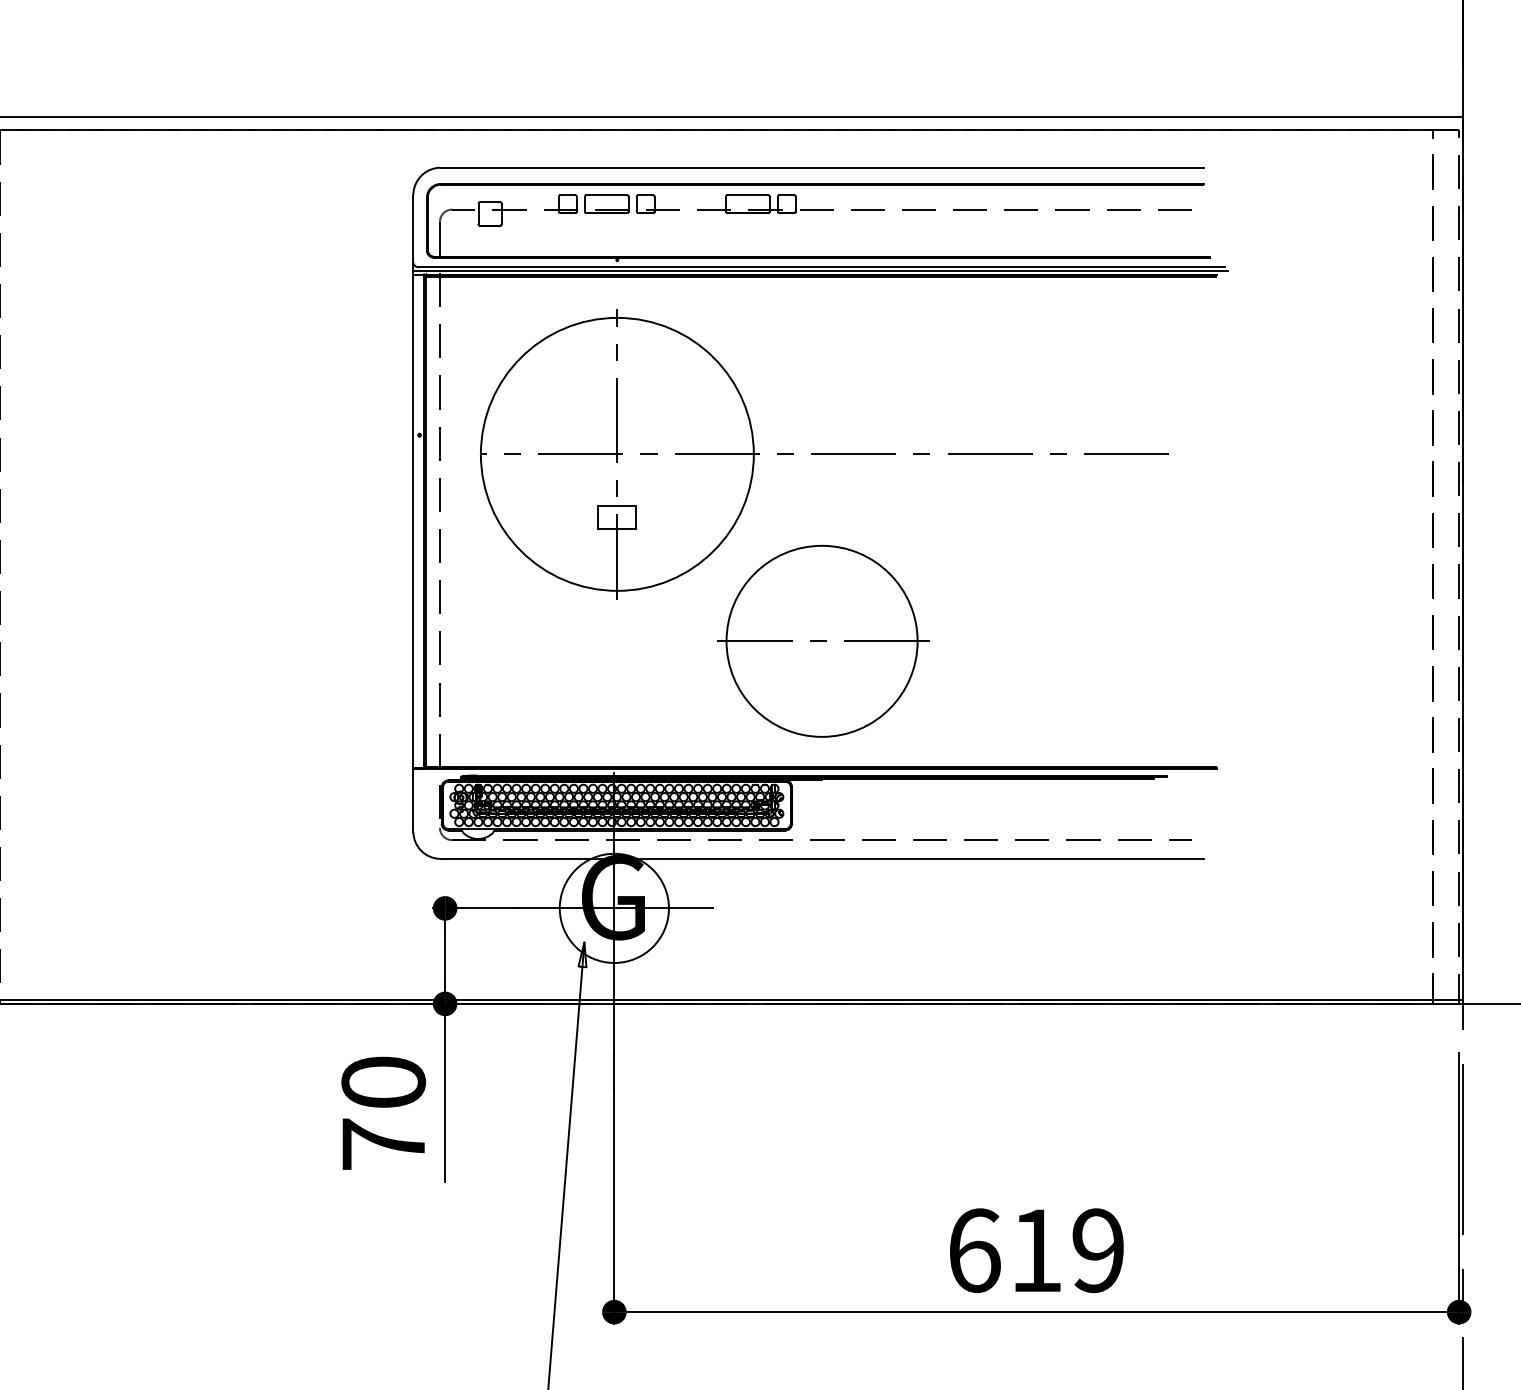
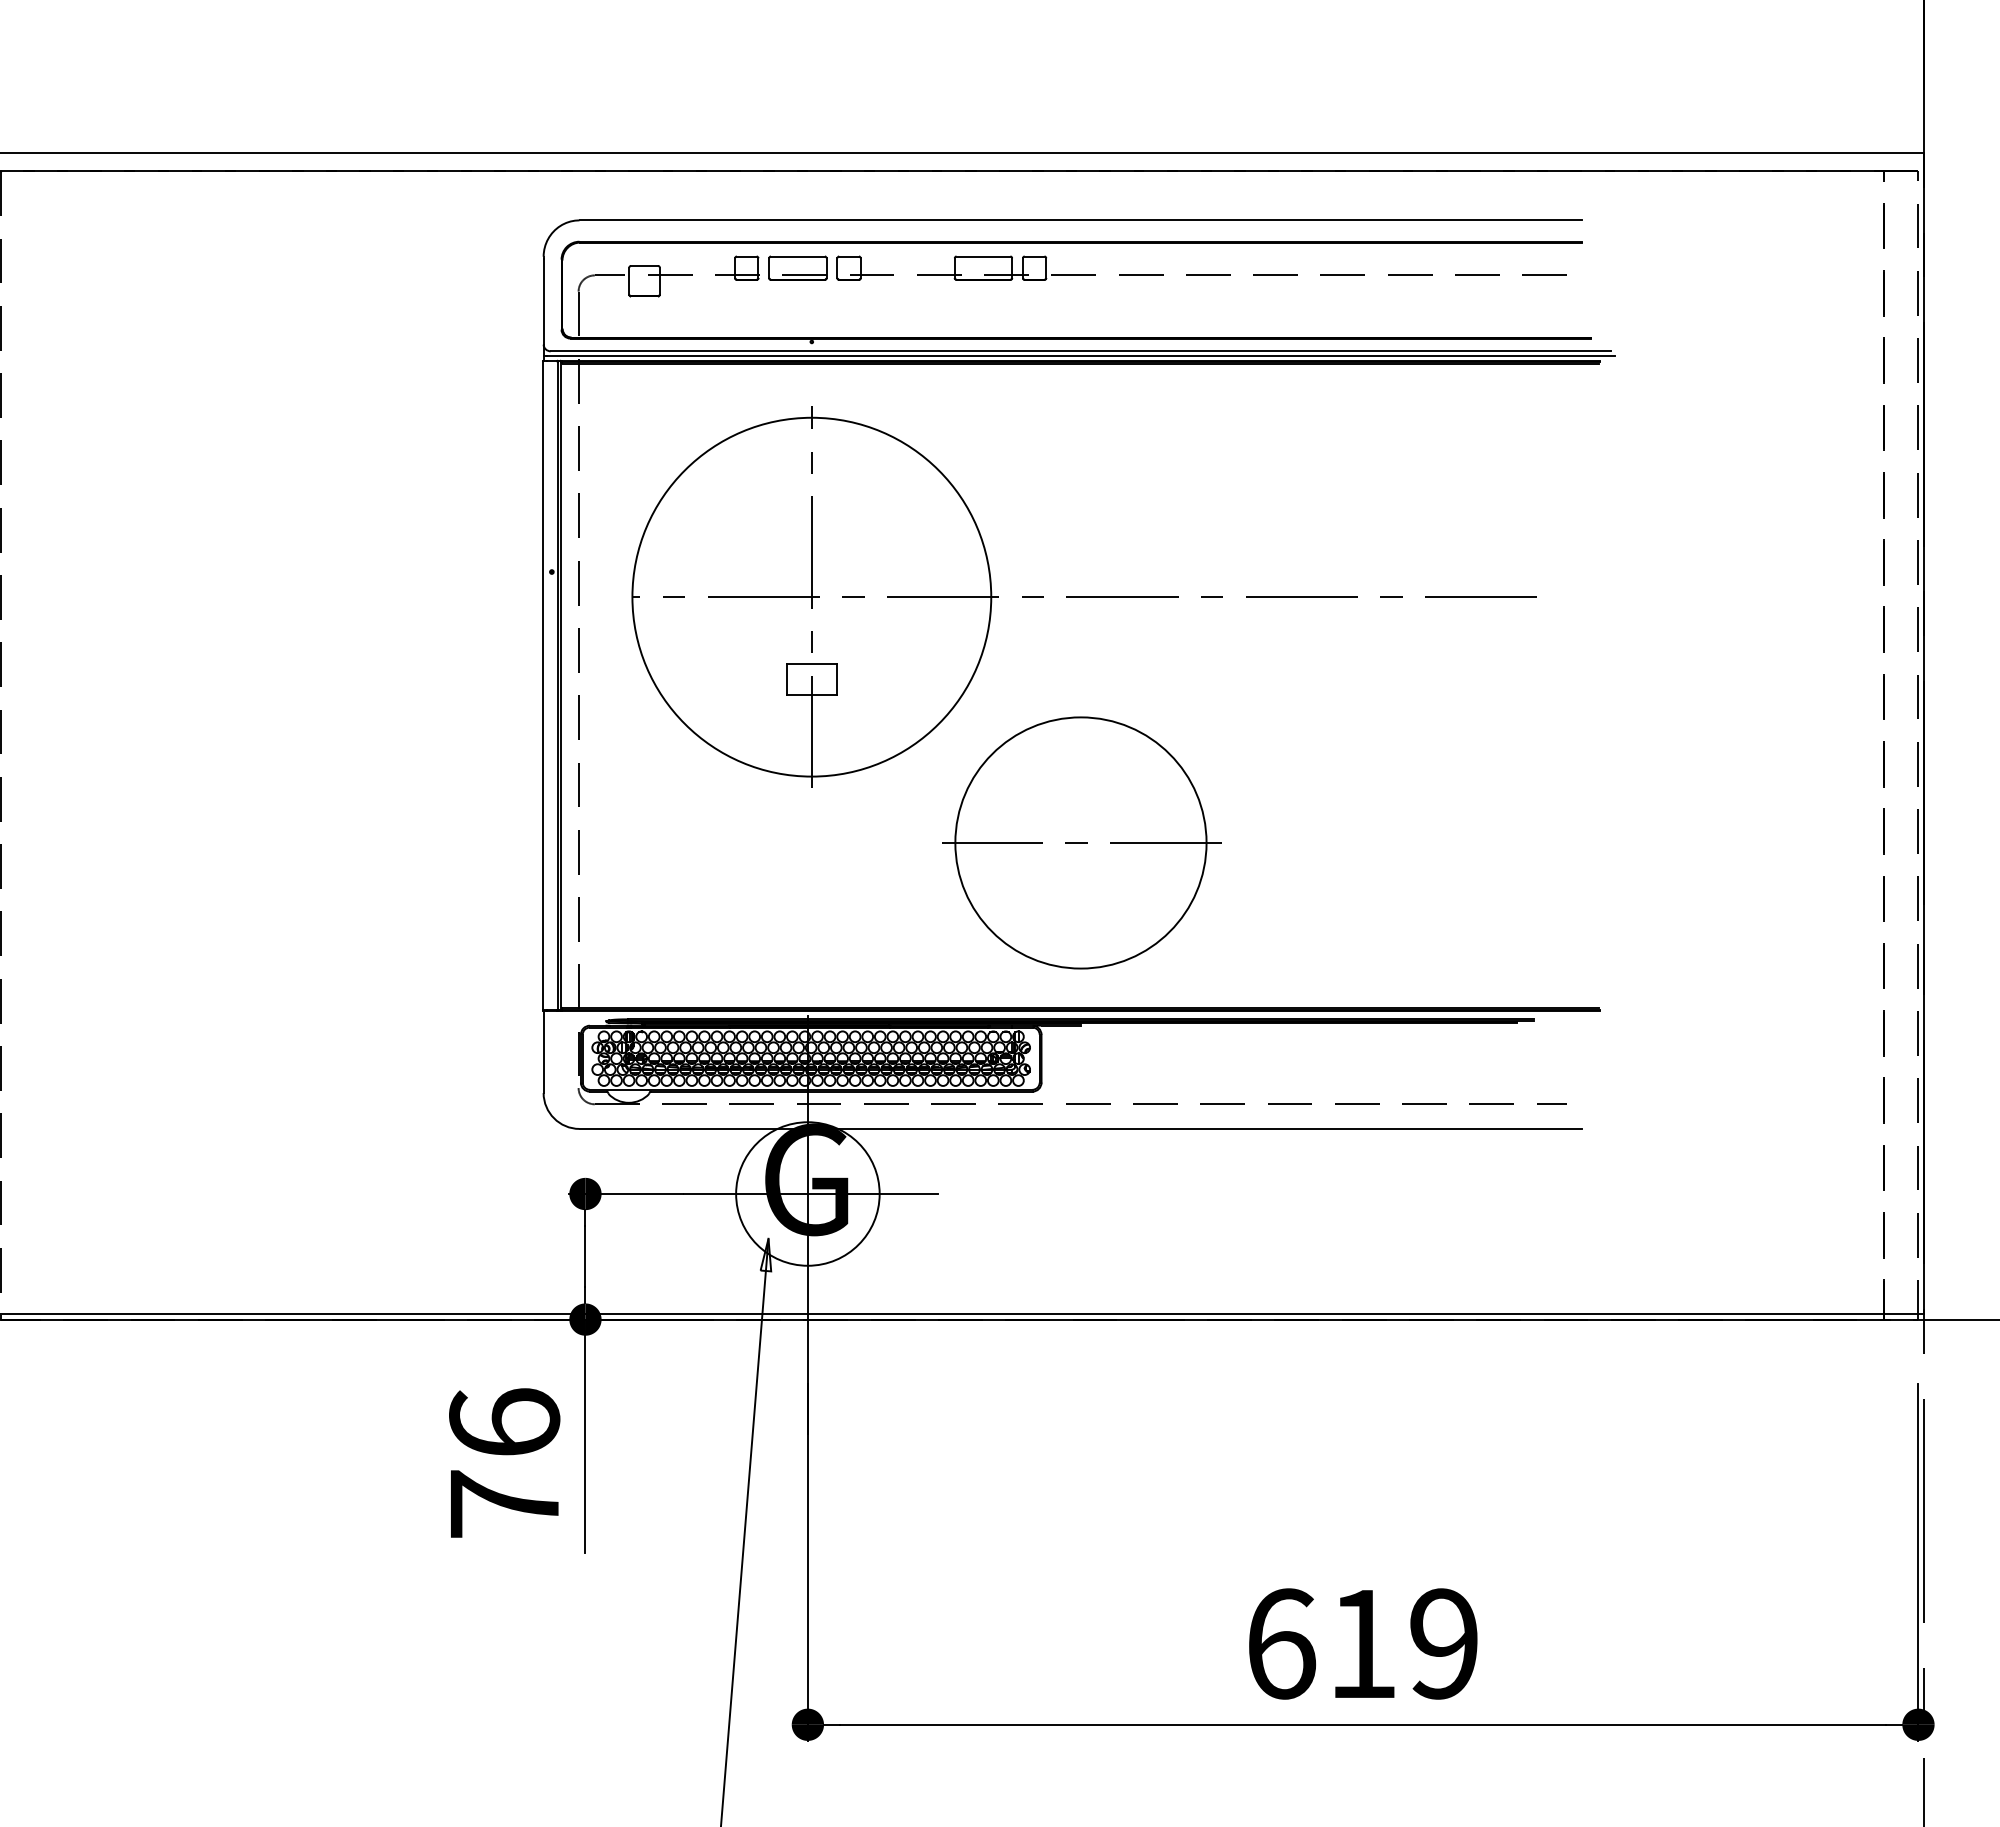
text: (383, 1082) -> (504, 1422), 70 -> 76

